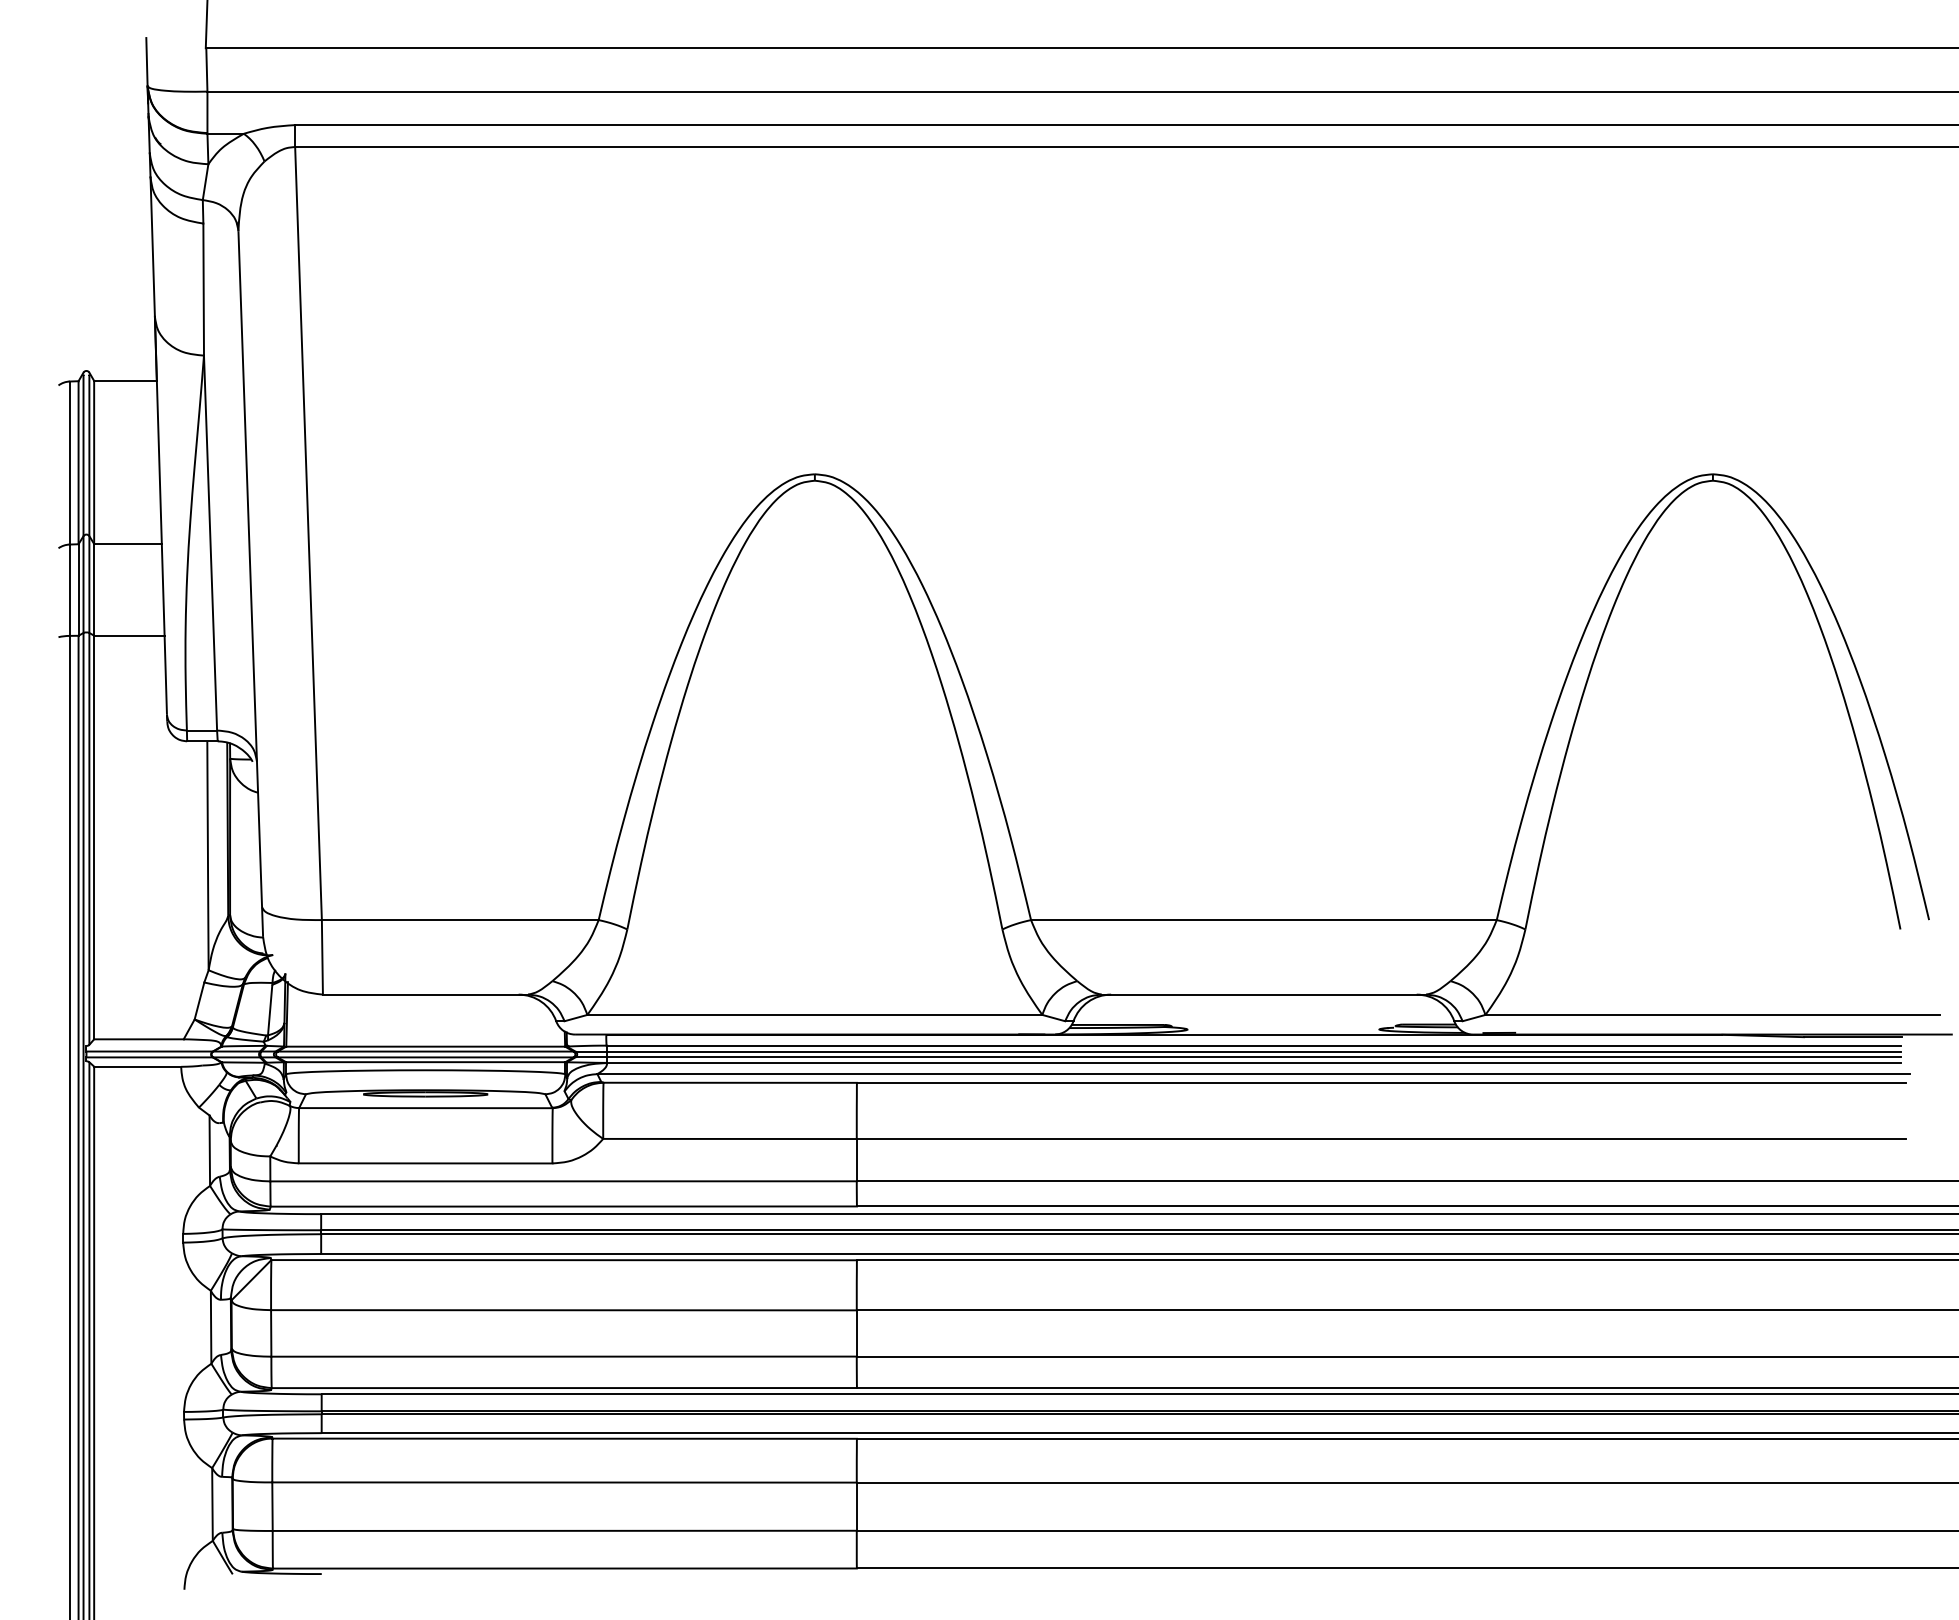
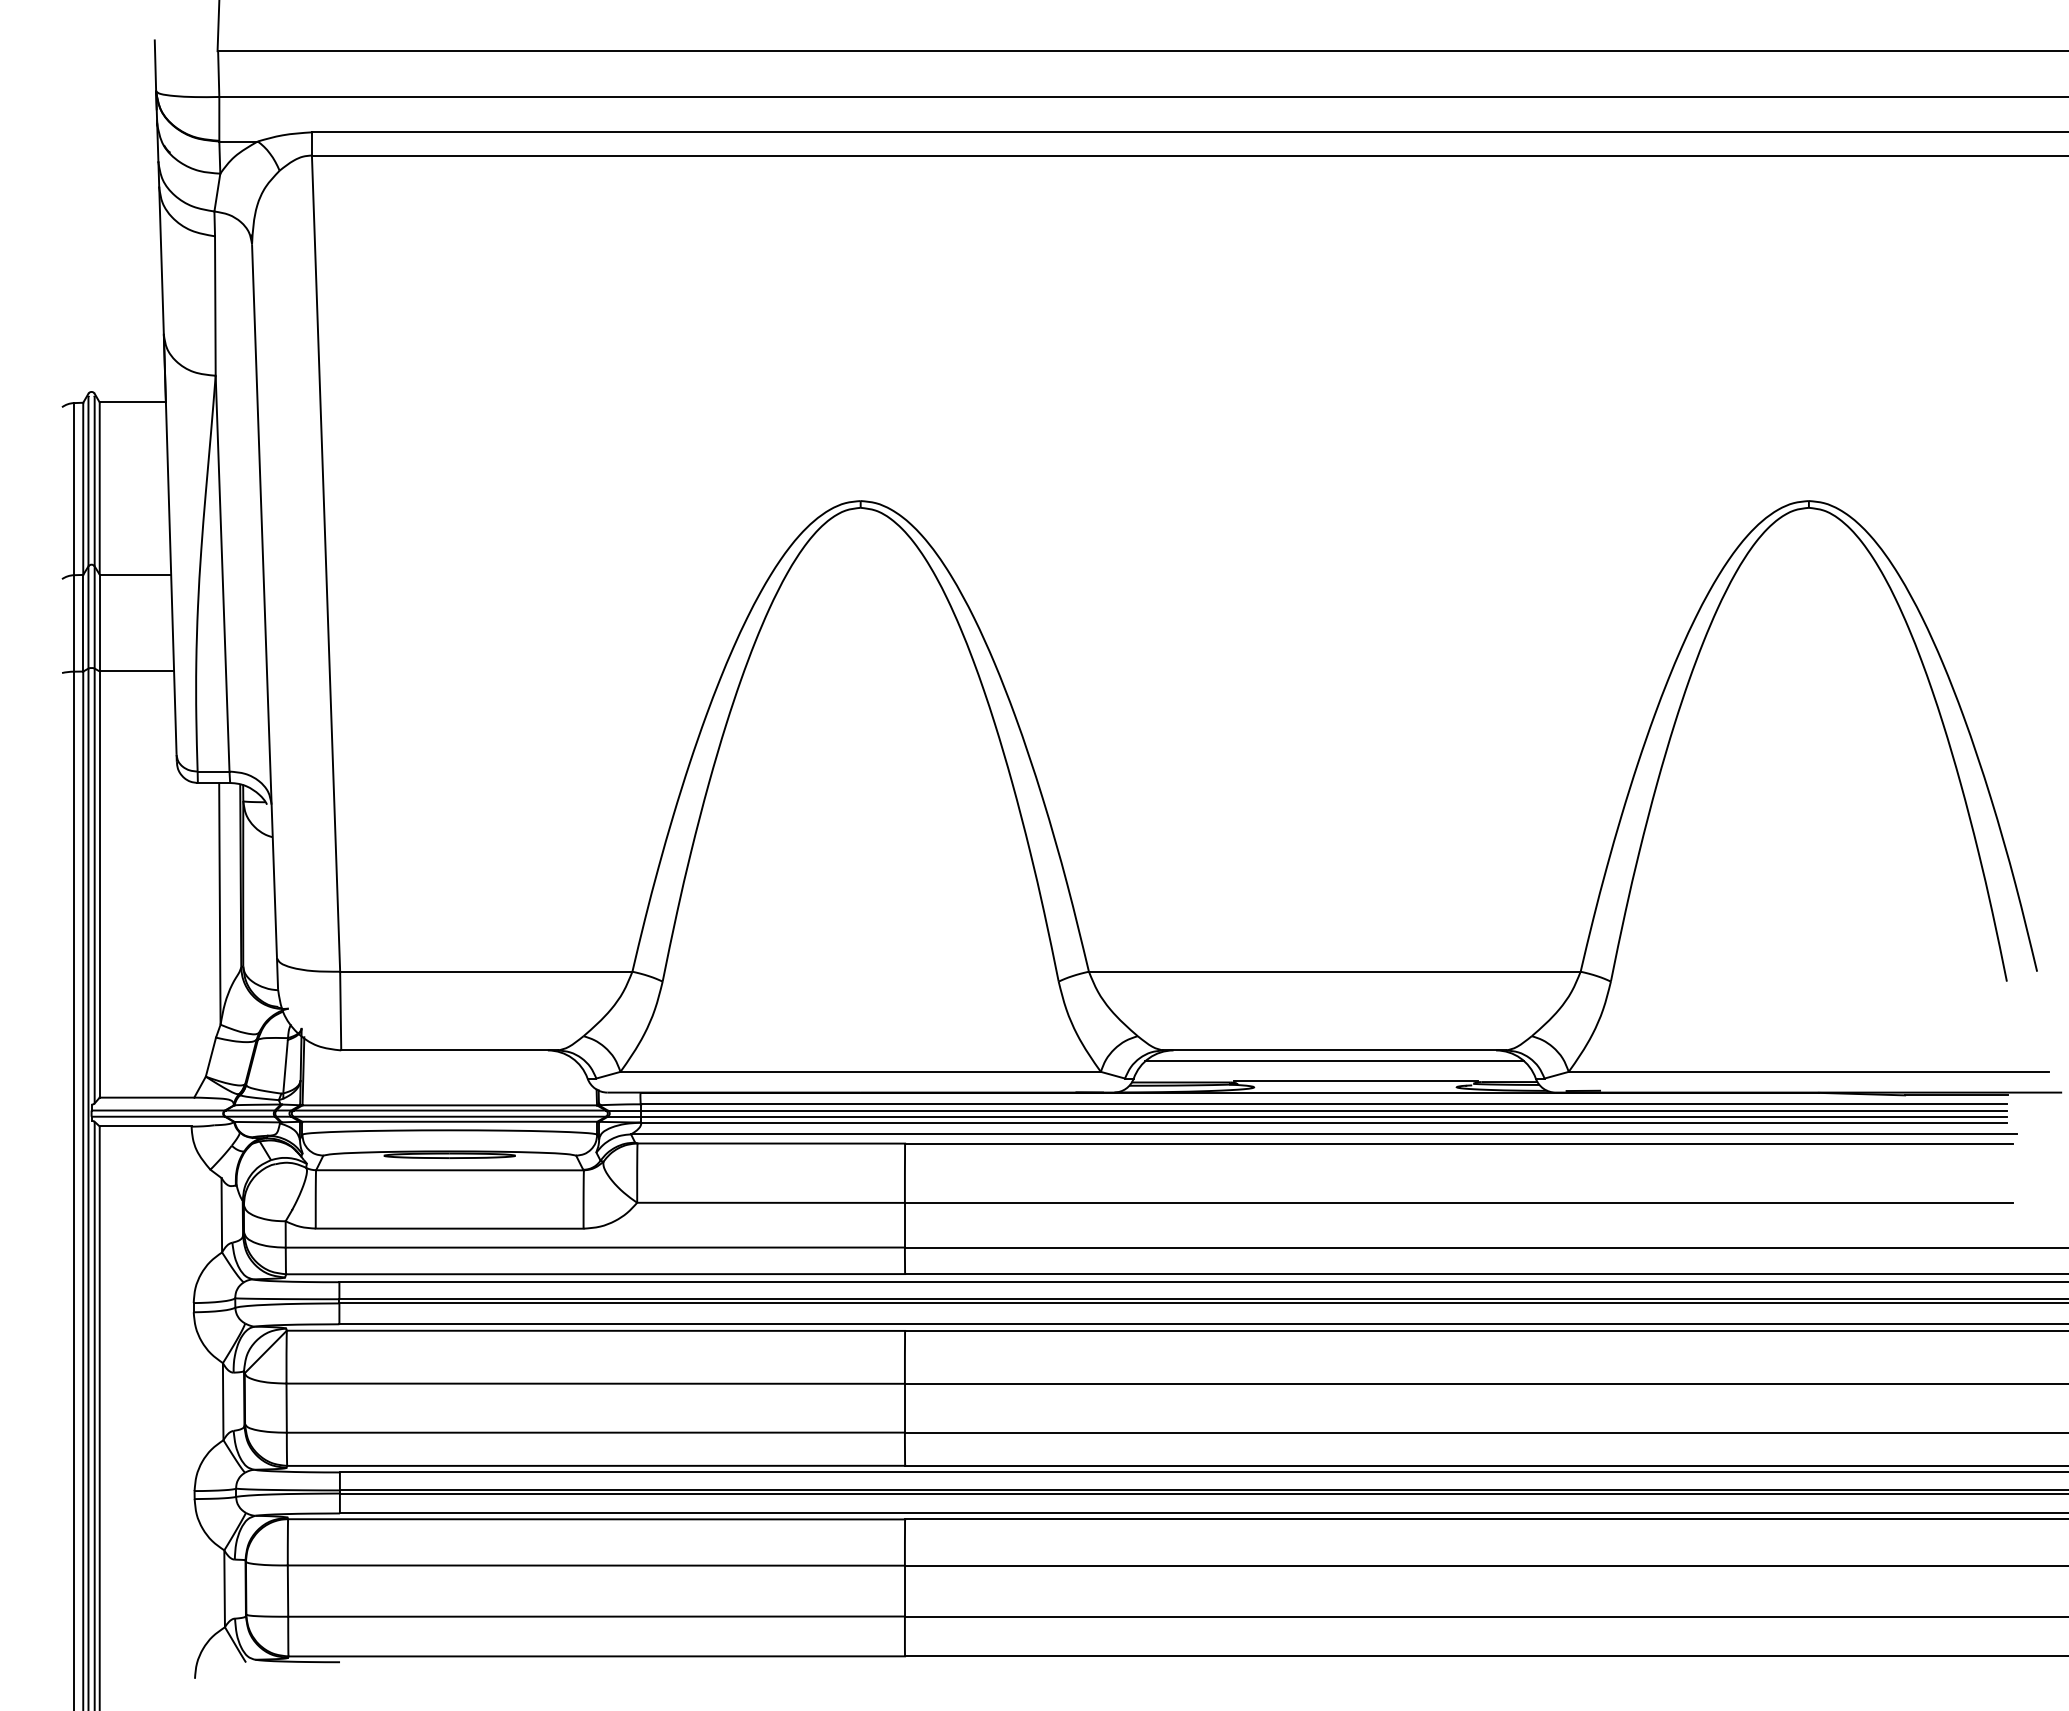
line: (1263, 1005) -> (1334, 1061), added
line: (1283, 1023) -> (1355, 1080), added

